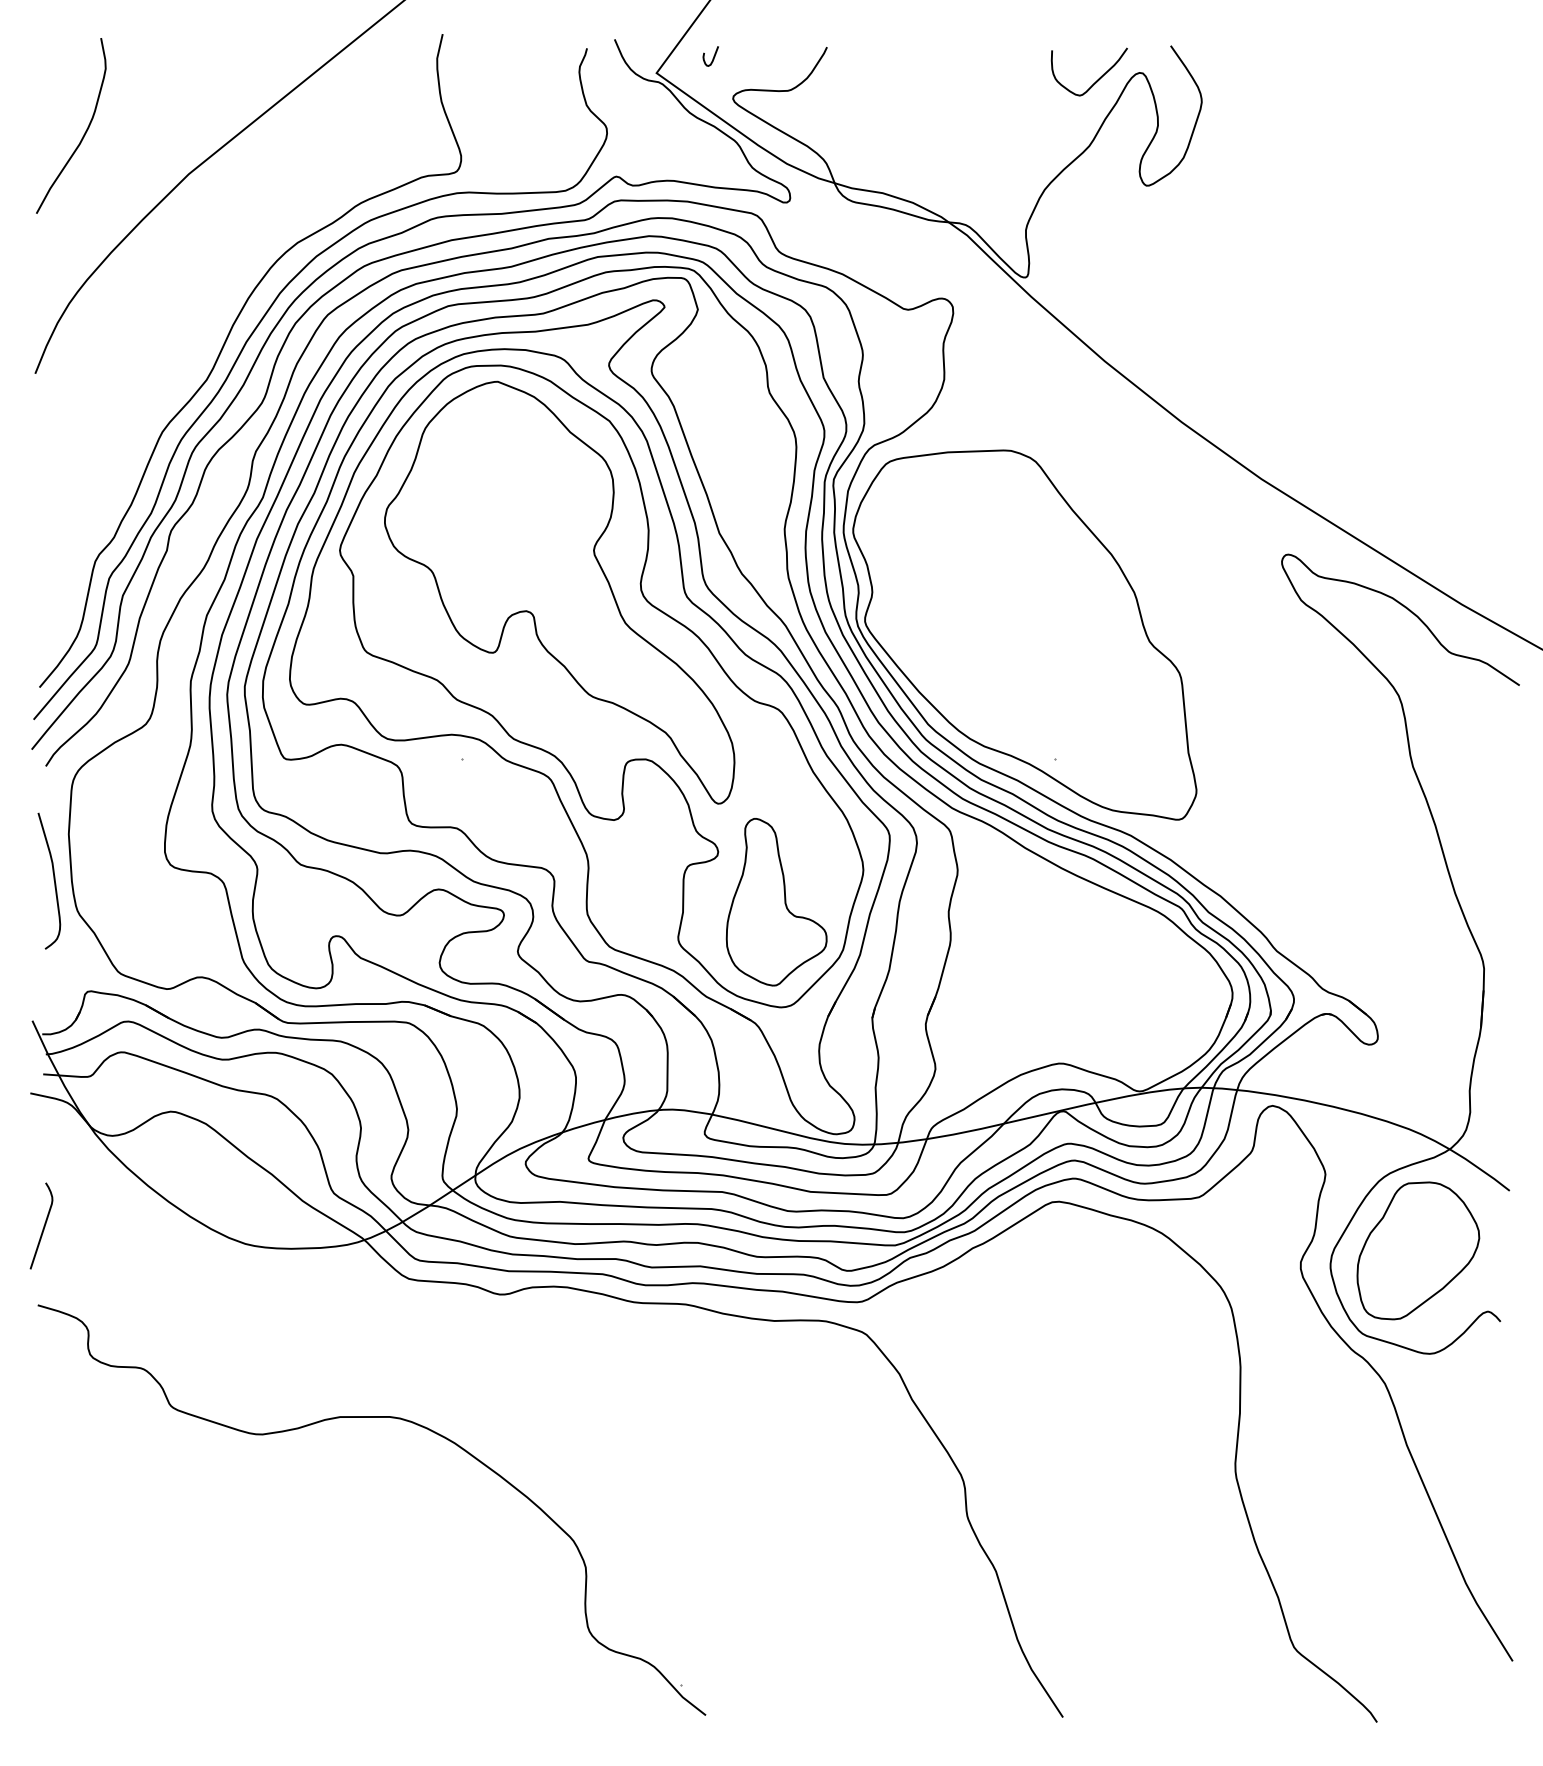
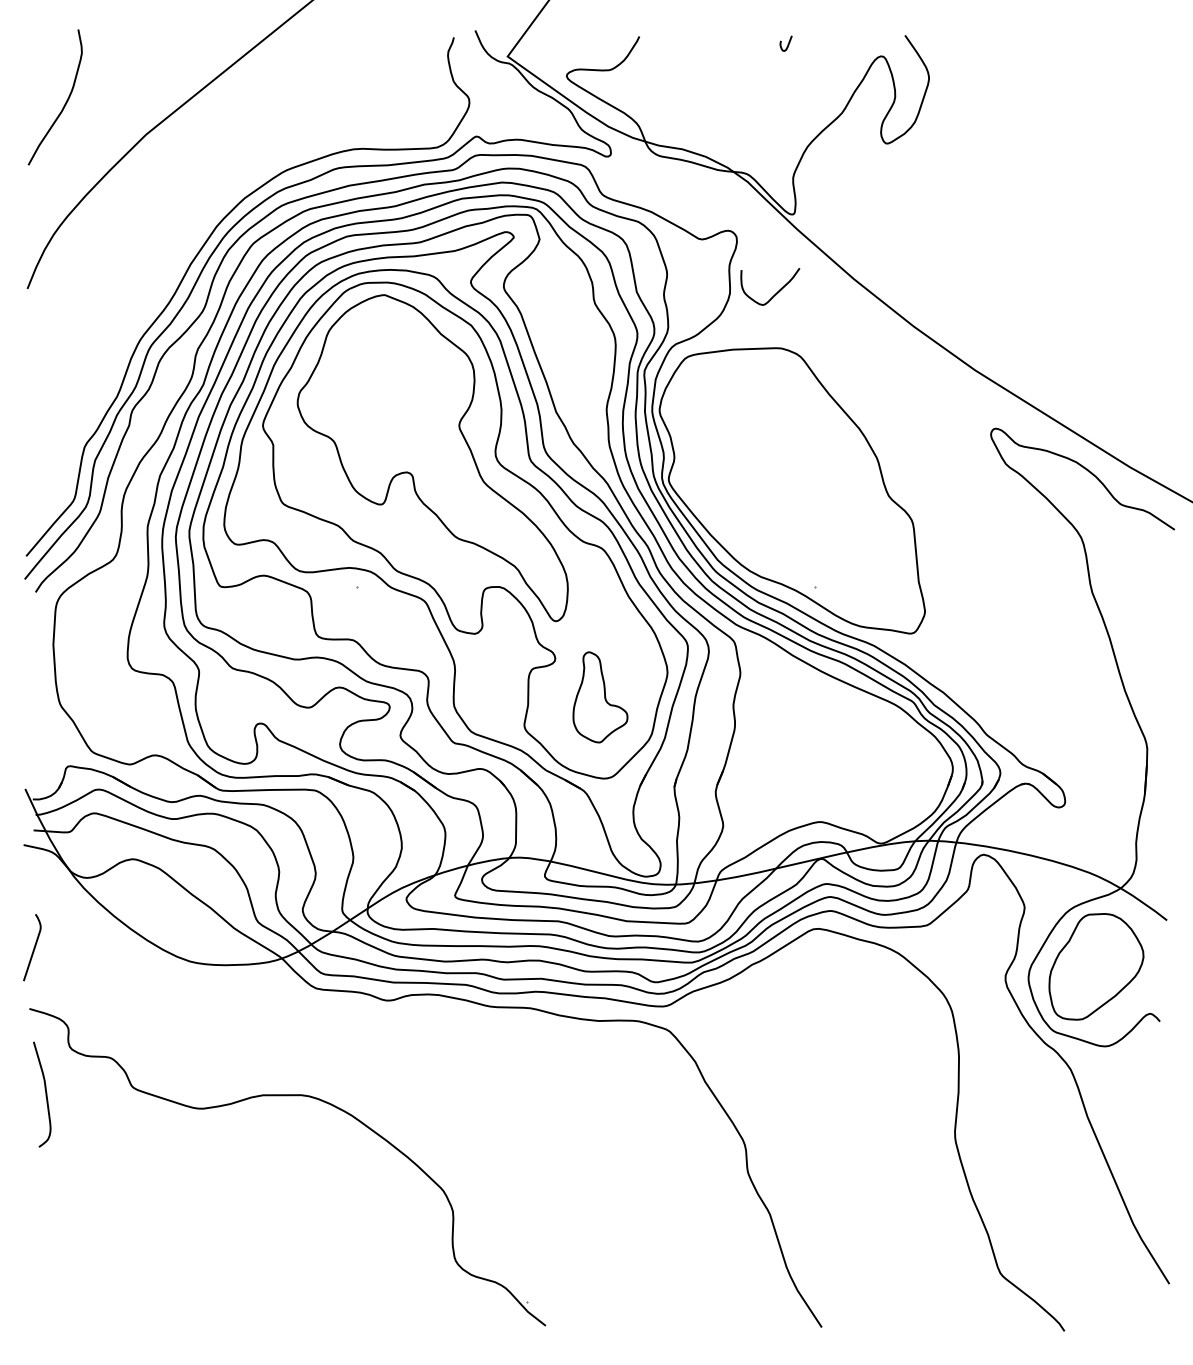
curve: (712, 58) -> (787, 45), moved
curve: (1097, 79) -> (776, 292), moved
curve: (224, 346) -> (173, 267), removed
curve: (53, 880) -> (45, 1094), moved
part: (776, 902) -> (600, 697), size x0.7

